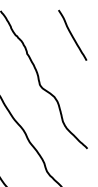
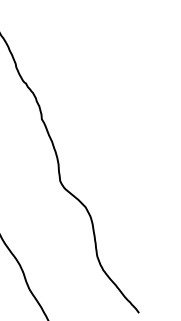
curve: (72, 34) -> (132, 90), removed

